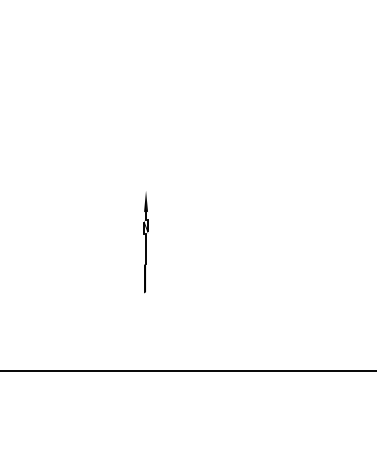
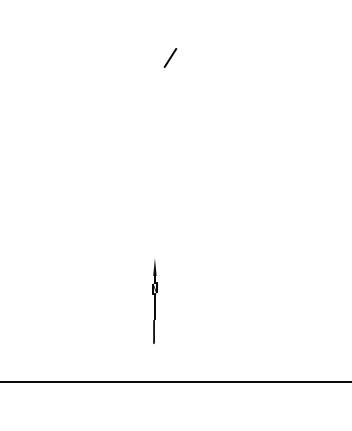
part: (145, 242) -> (154, 301), moved

